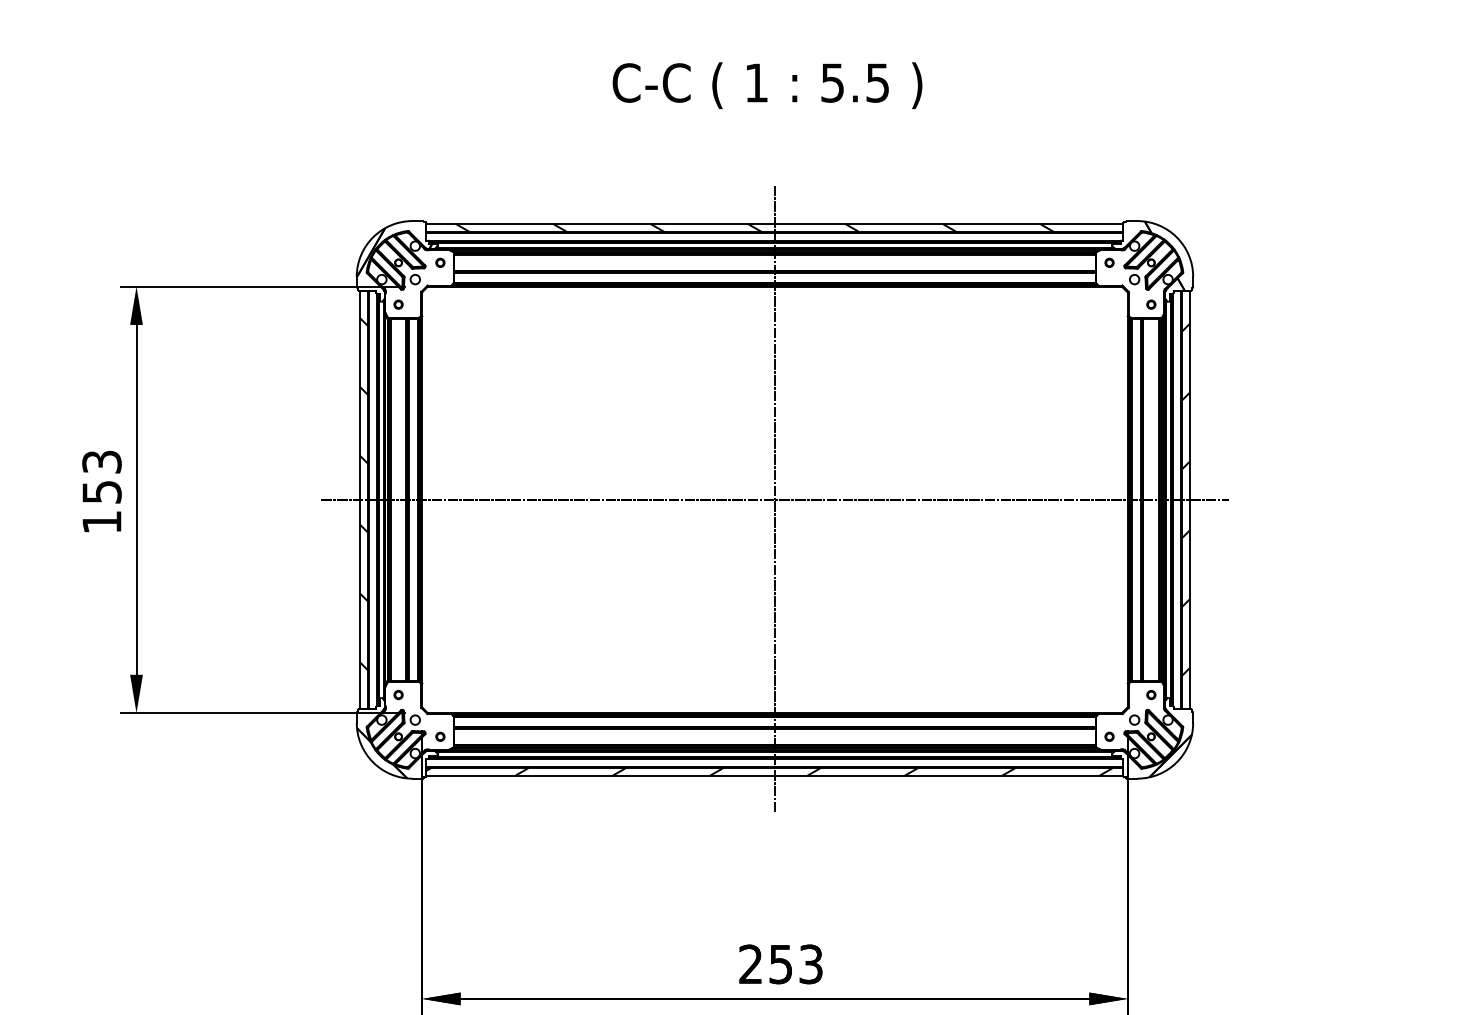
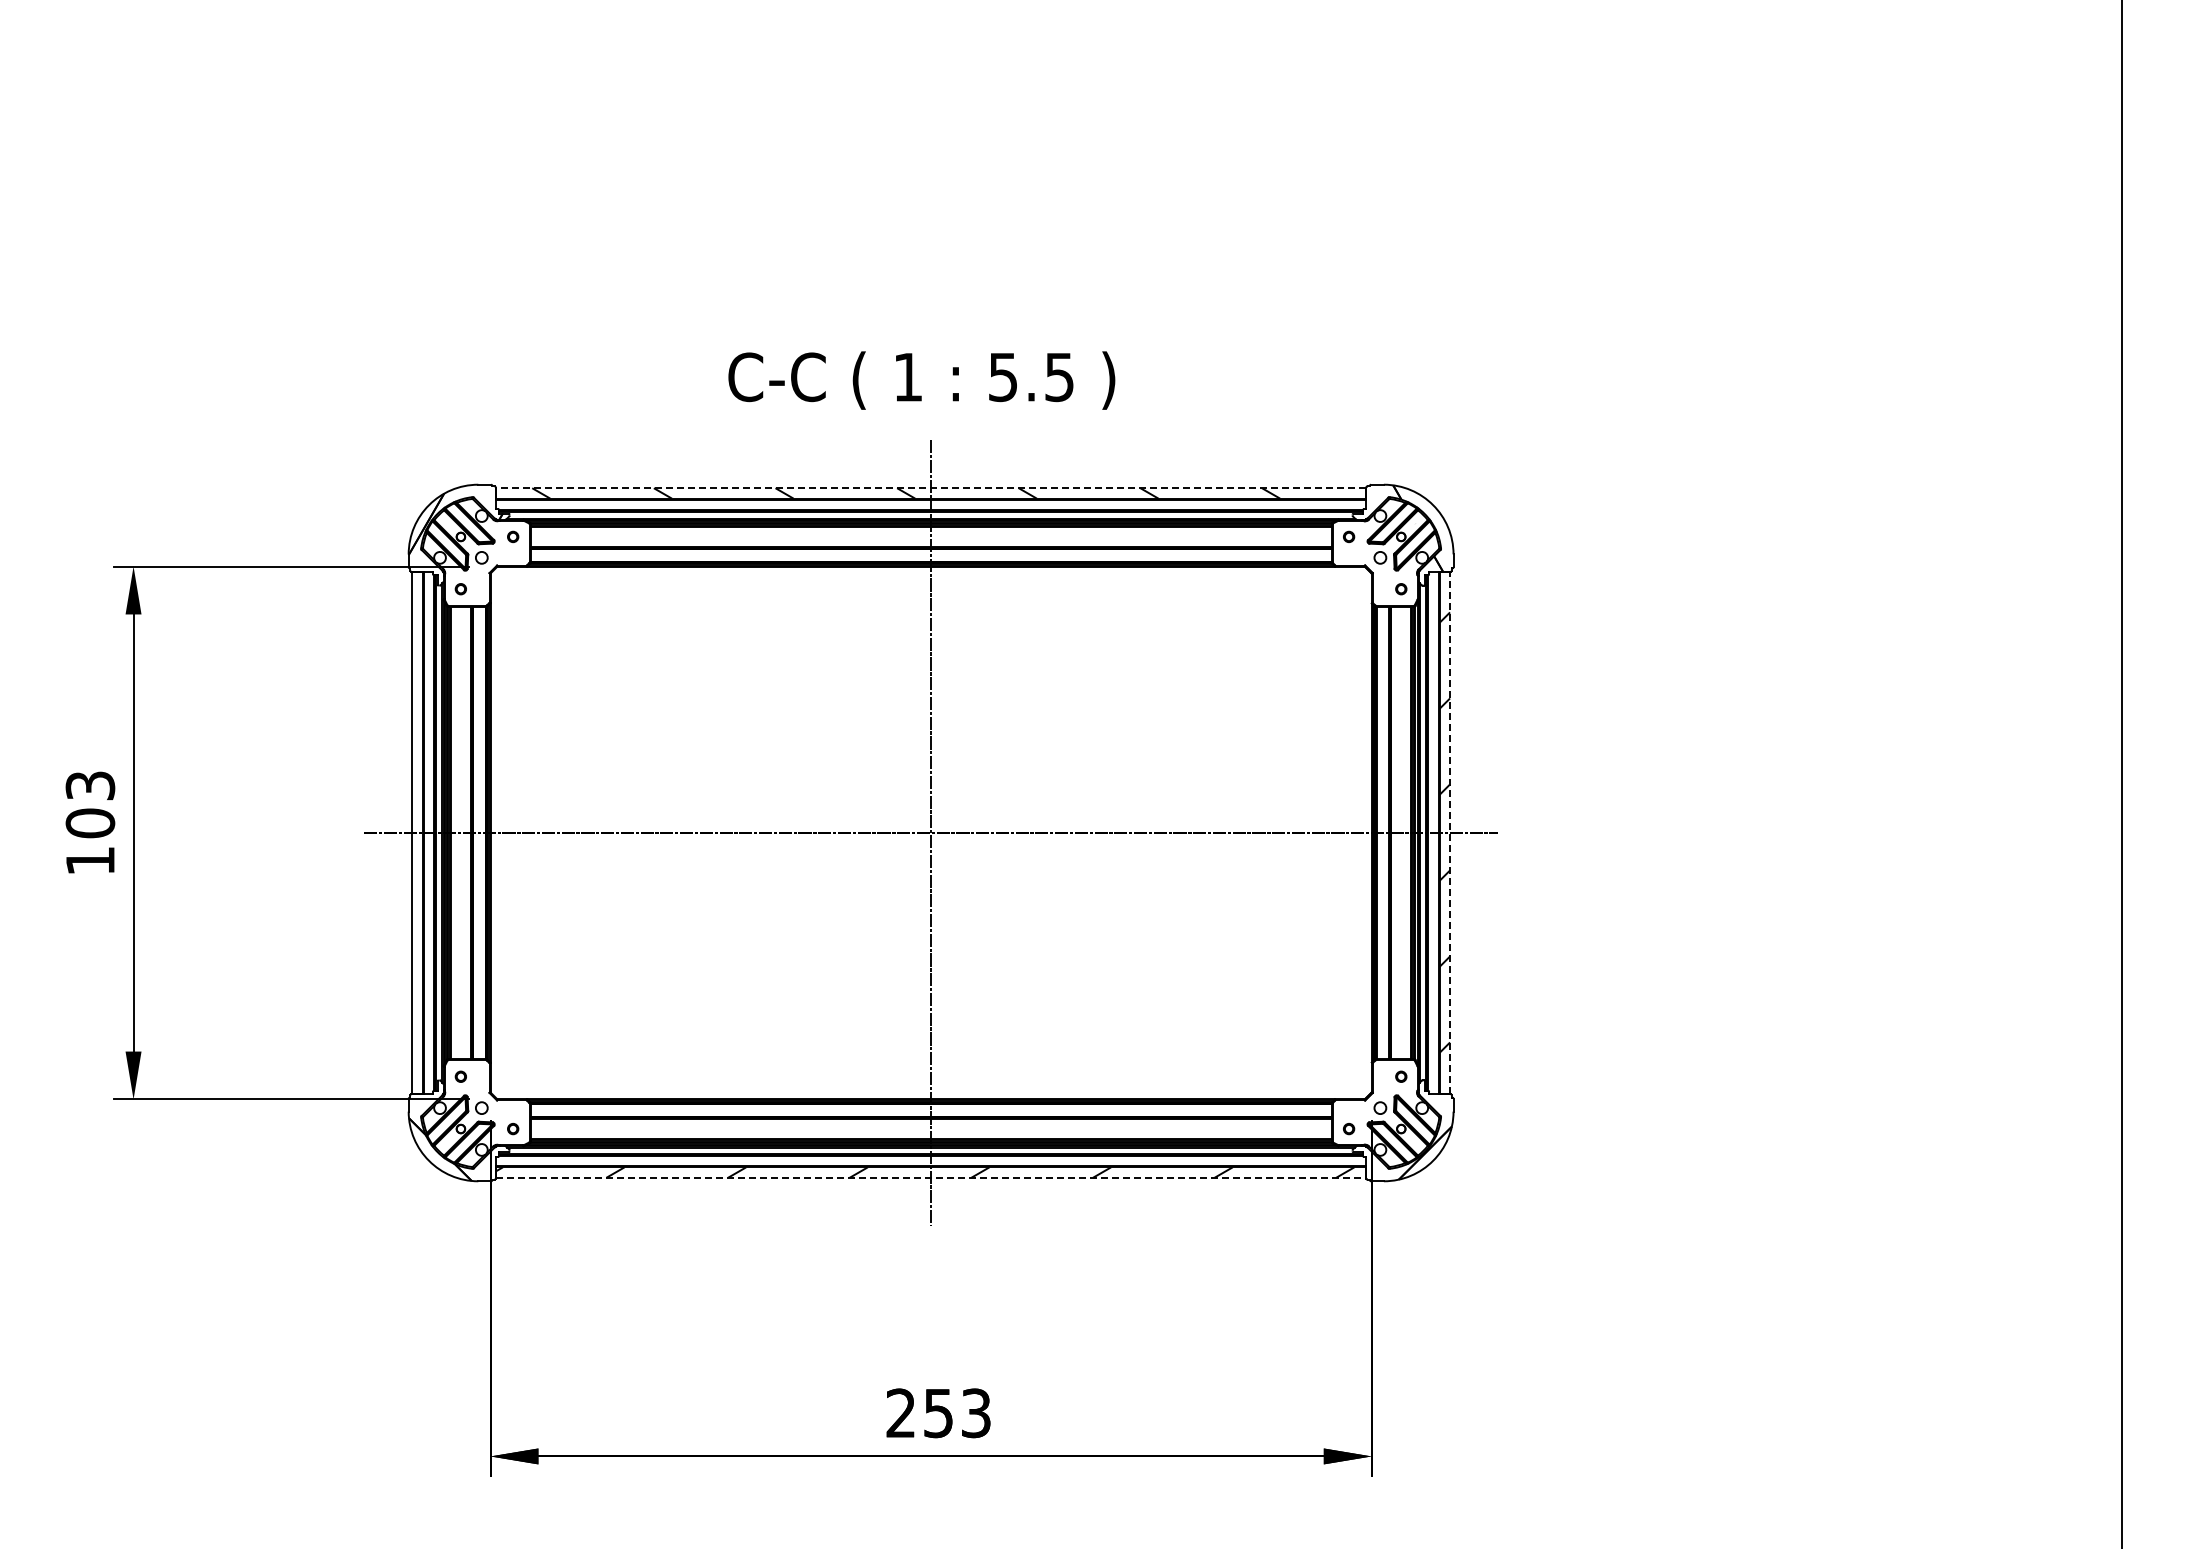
text: (767, 85) -> (921, 380), moved
line: (774, 224) -> (930, 488), solid -> dashed
text: (102, 492) -> (90, 823), 153 -> 103
hatch: (363, 493) -> (417, 825), removed
line: (1190, 499) -> (1450, 832), solid -> dashed
line: (775, 775) -> (931, 1177), solid -> dashed

